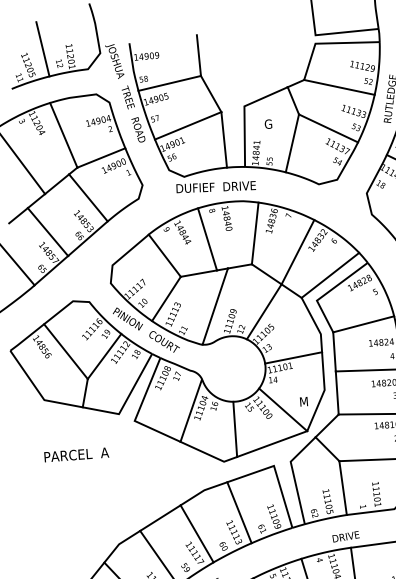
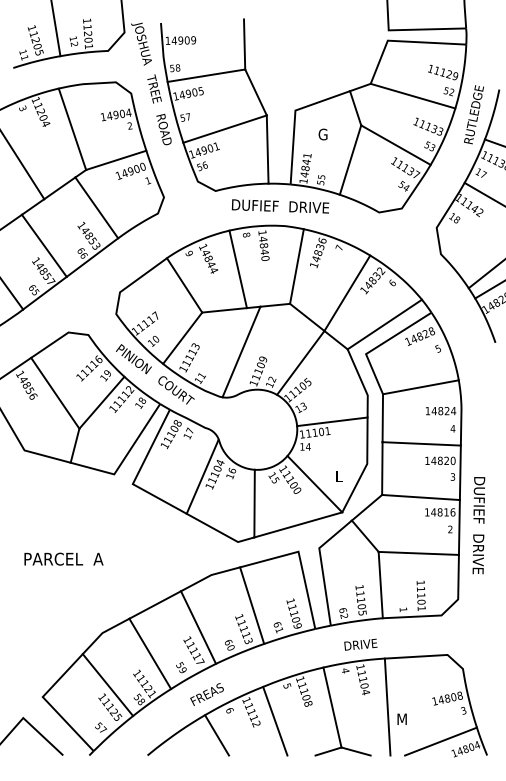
text: (216, 187) -> (280, 206), moved
text: (303, 401) -> (340, 475), M -> L
text: (76, 454) -> (63, 558), moved
text: (345, 536) -> (360, 644), moved

